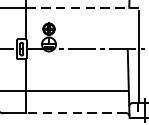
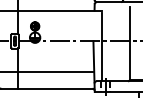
line: (83, 7) -> (60, 10), dashed -> solid
line: (75, 113) -> (54, 88), dashed -> solid

